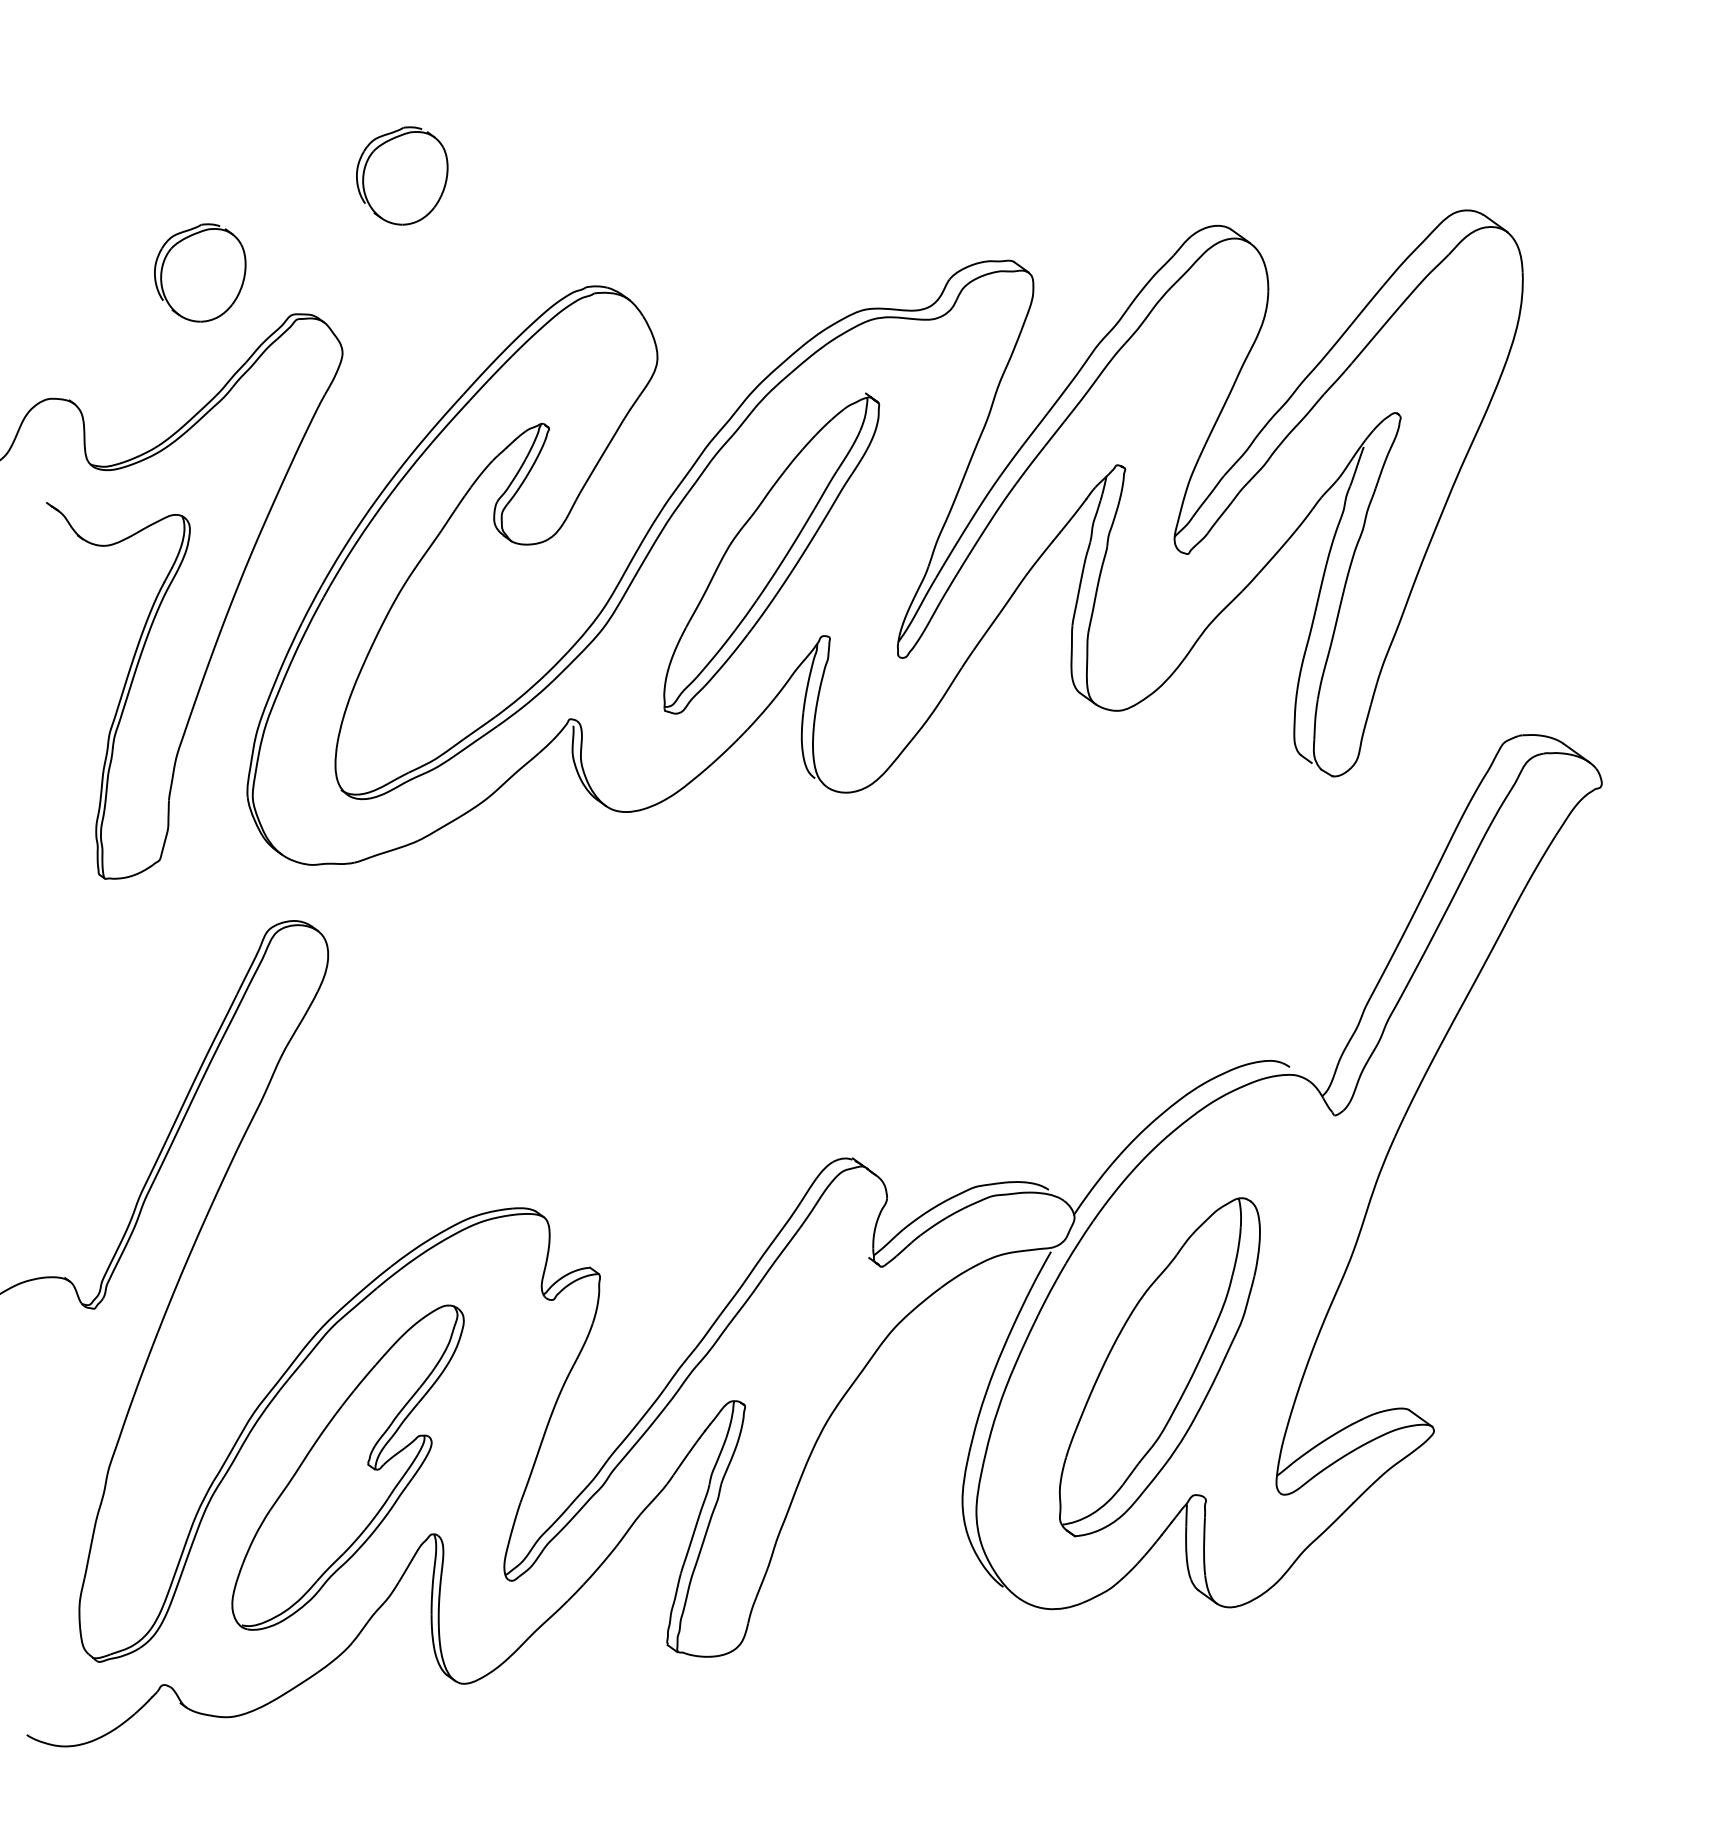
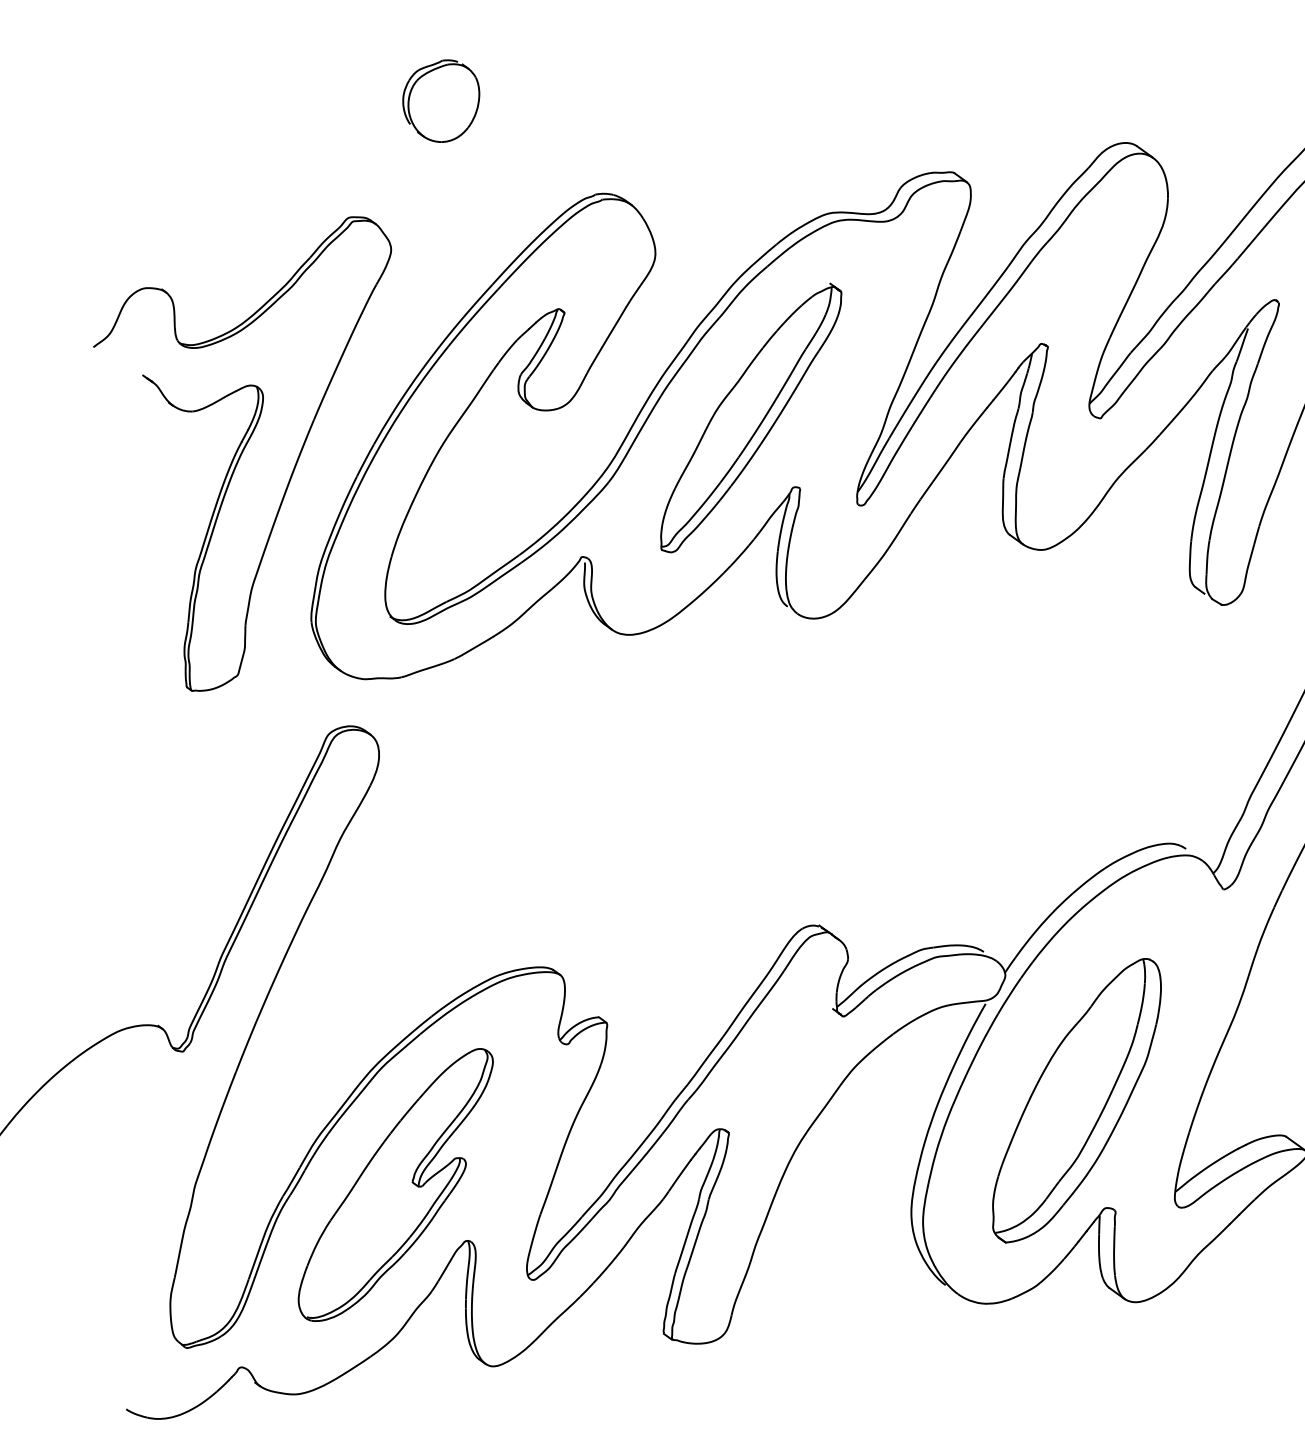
part: (200, 272) -> (271, 182), removed

